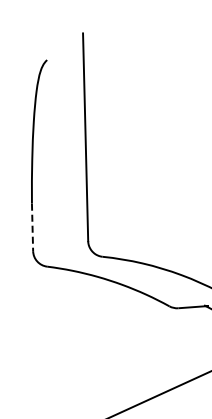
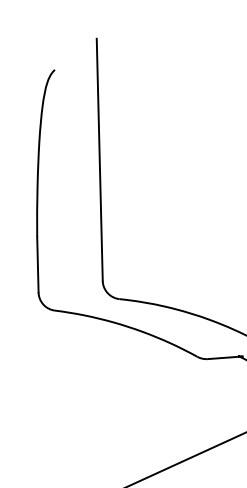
line: (32, 227) -> (37, 264), dashed -> solid

